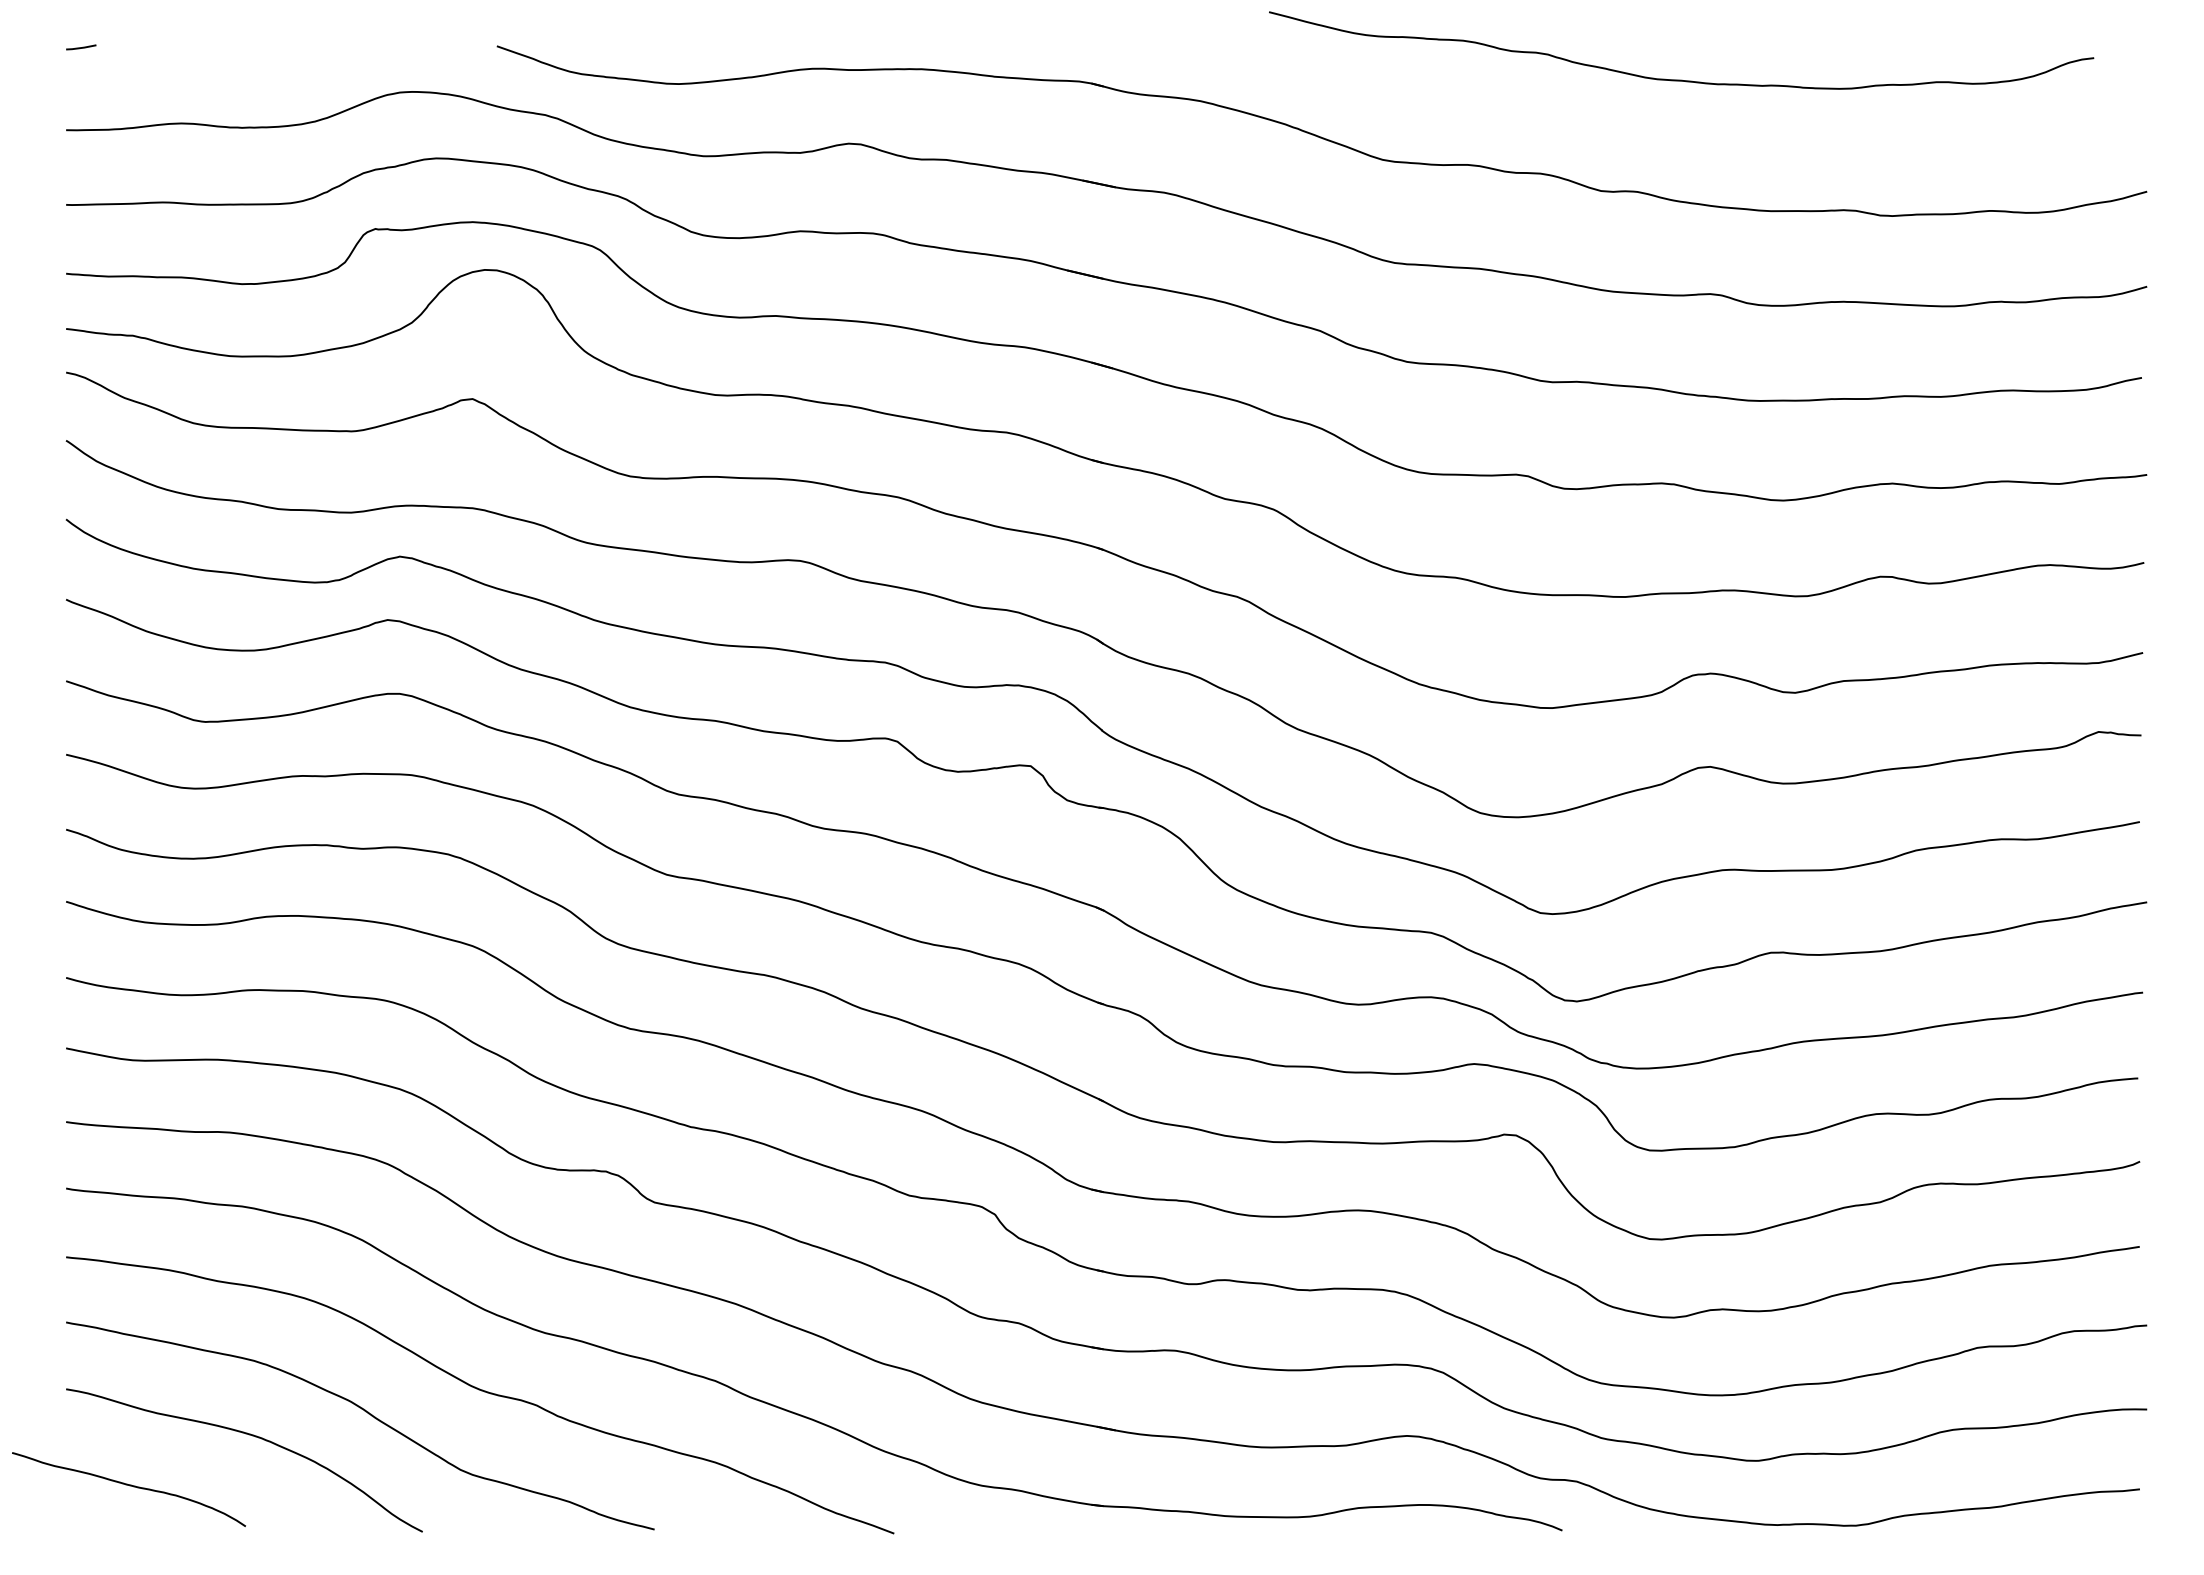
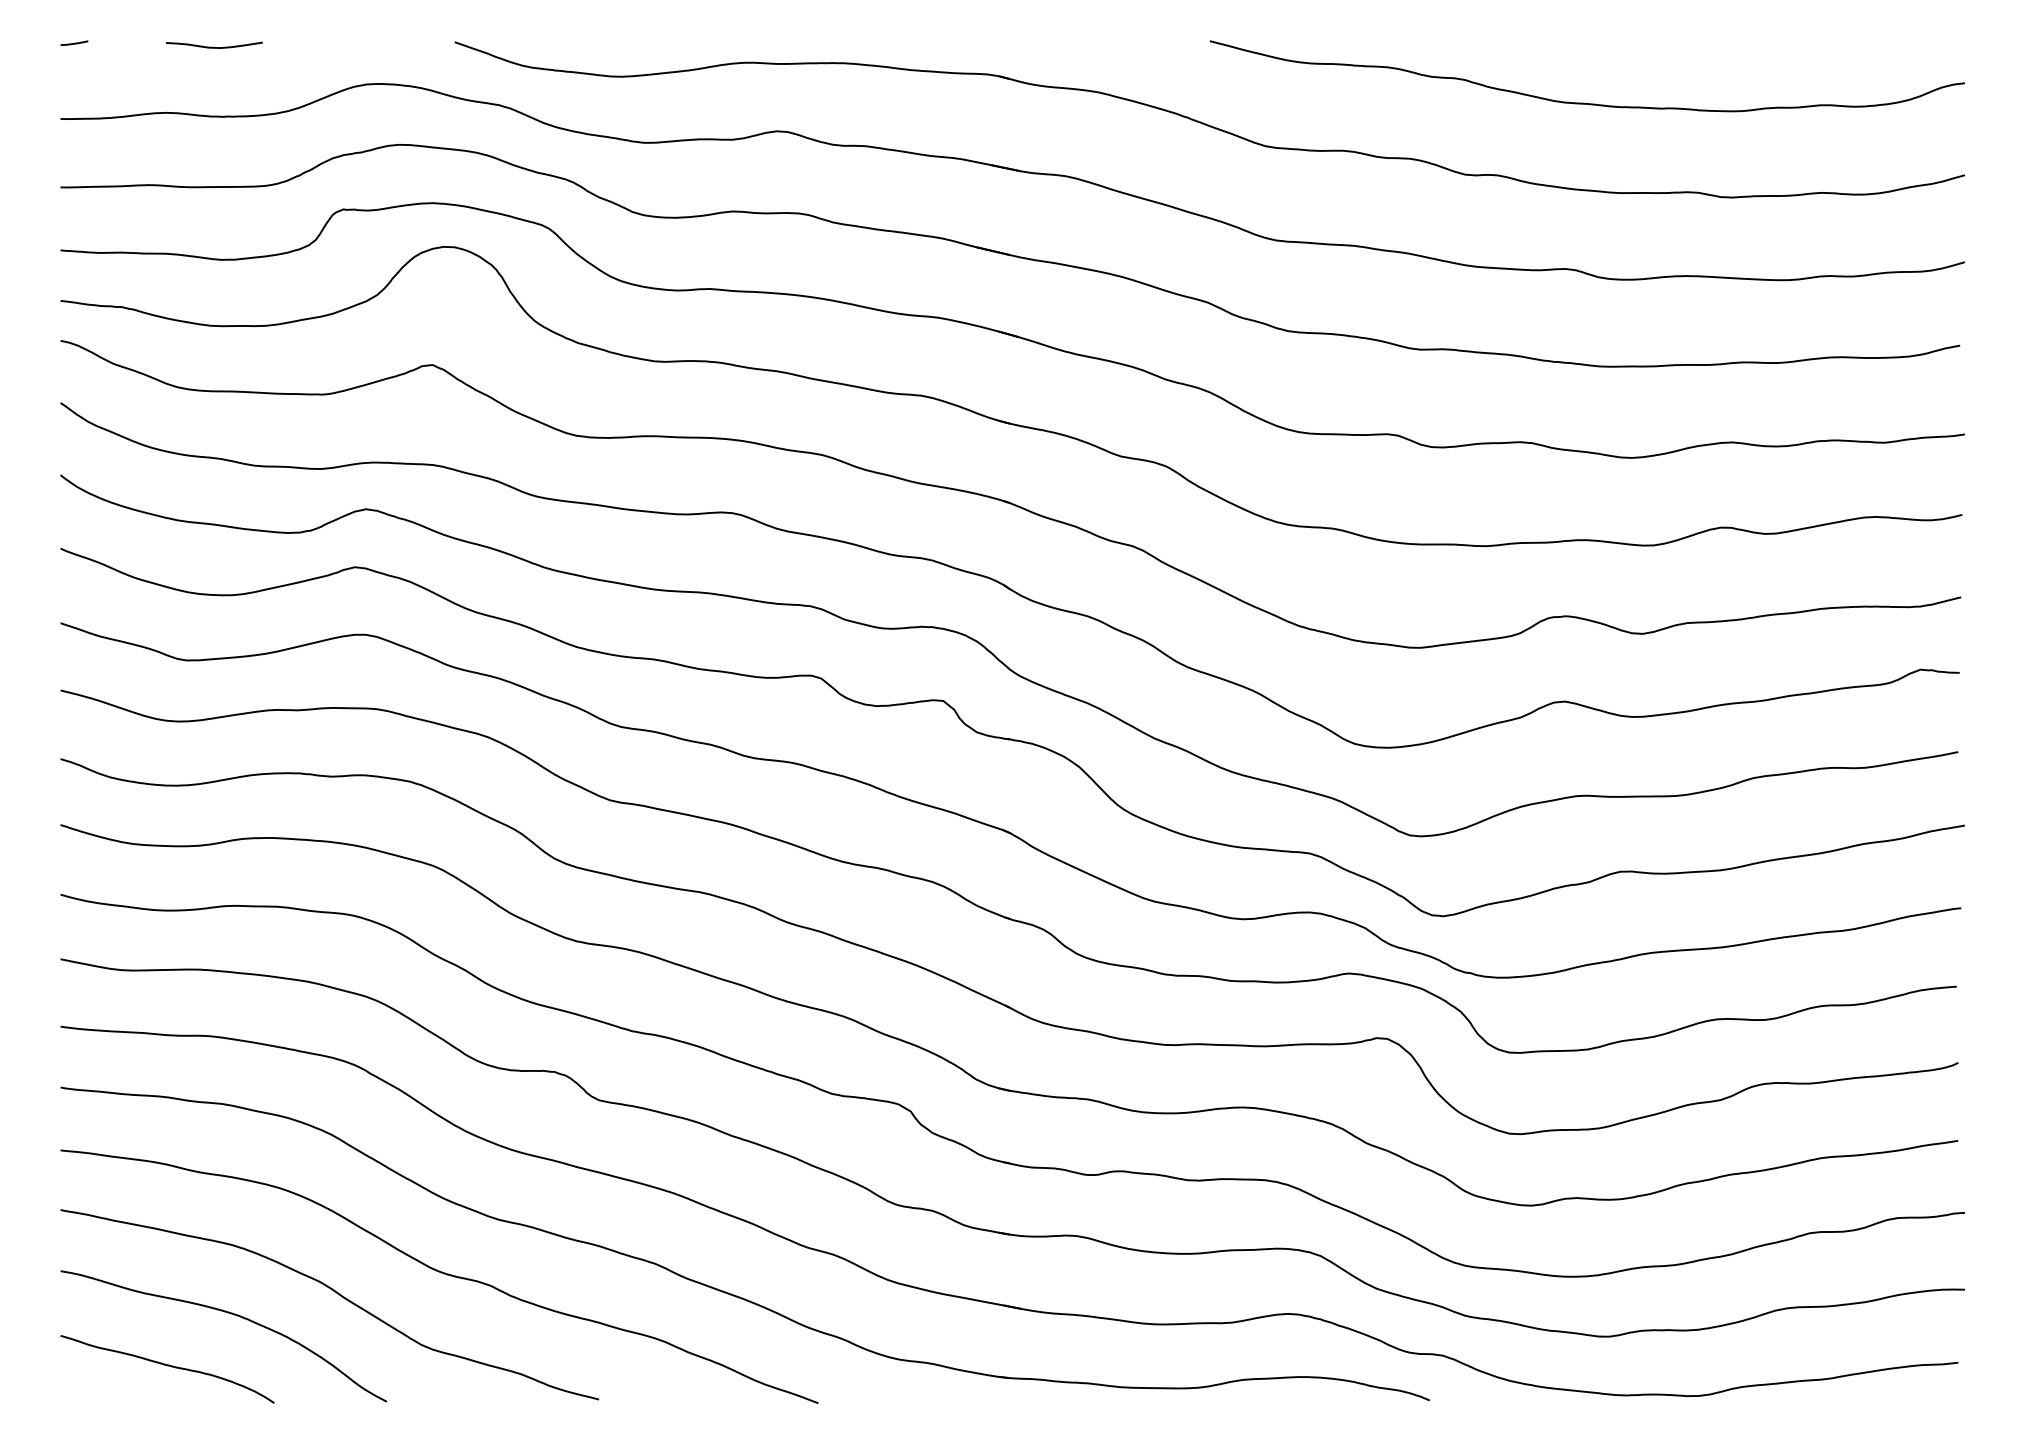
curve: (234, 51) -> (214, 46), added
curve: (1681, 79) -> (1587, 102), moved
curve: (129, 1486) -> (167, 1366), moved

